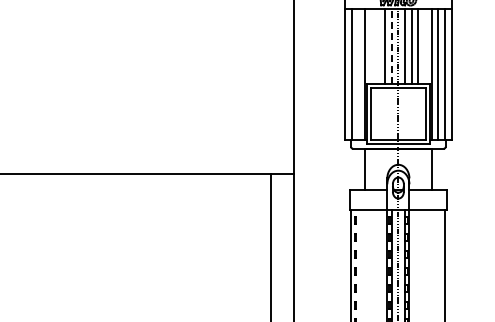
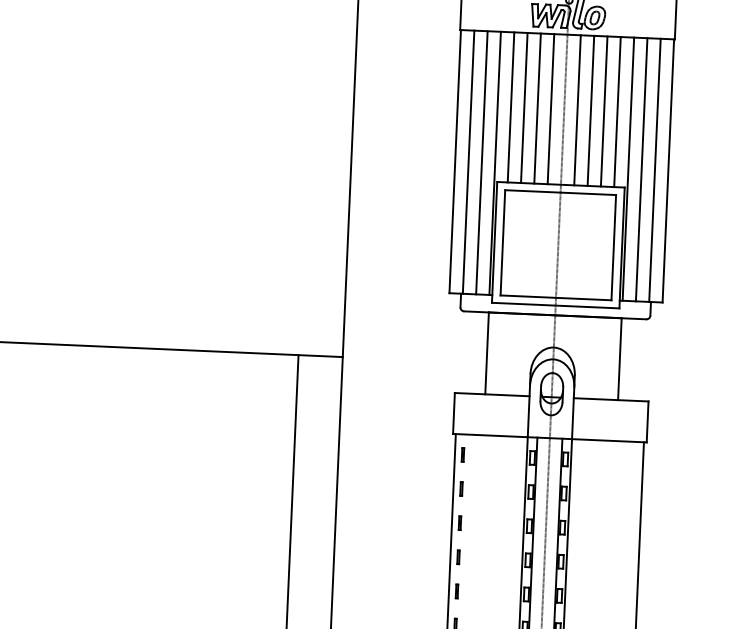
line: (371, 45) -> (510, 105), added
line: (378, 45) -> (524, 106), added
line: (391, 45) -> (550, 107), dashed -> solid
line: (424, 45) -> (616, 110), added
line: (358, 74) -> (481, 163), added

